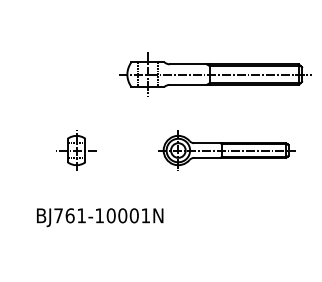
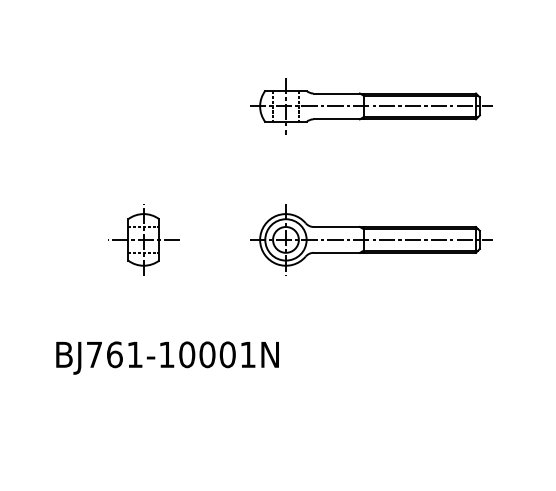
part: (215, 74) -> (370, 106), size x0.71
part: (76, 150) -> (143, 239), moved
part: (226, 150) -> (370, 239), moved

